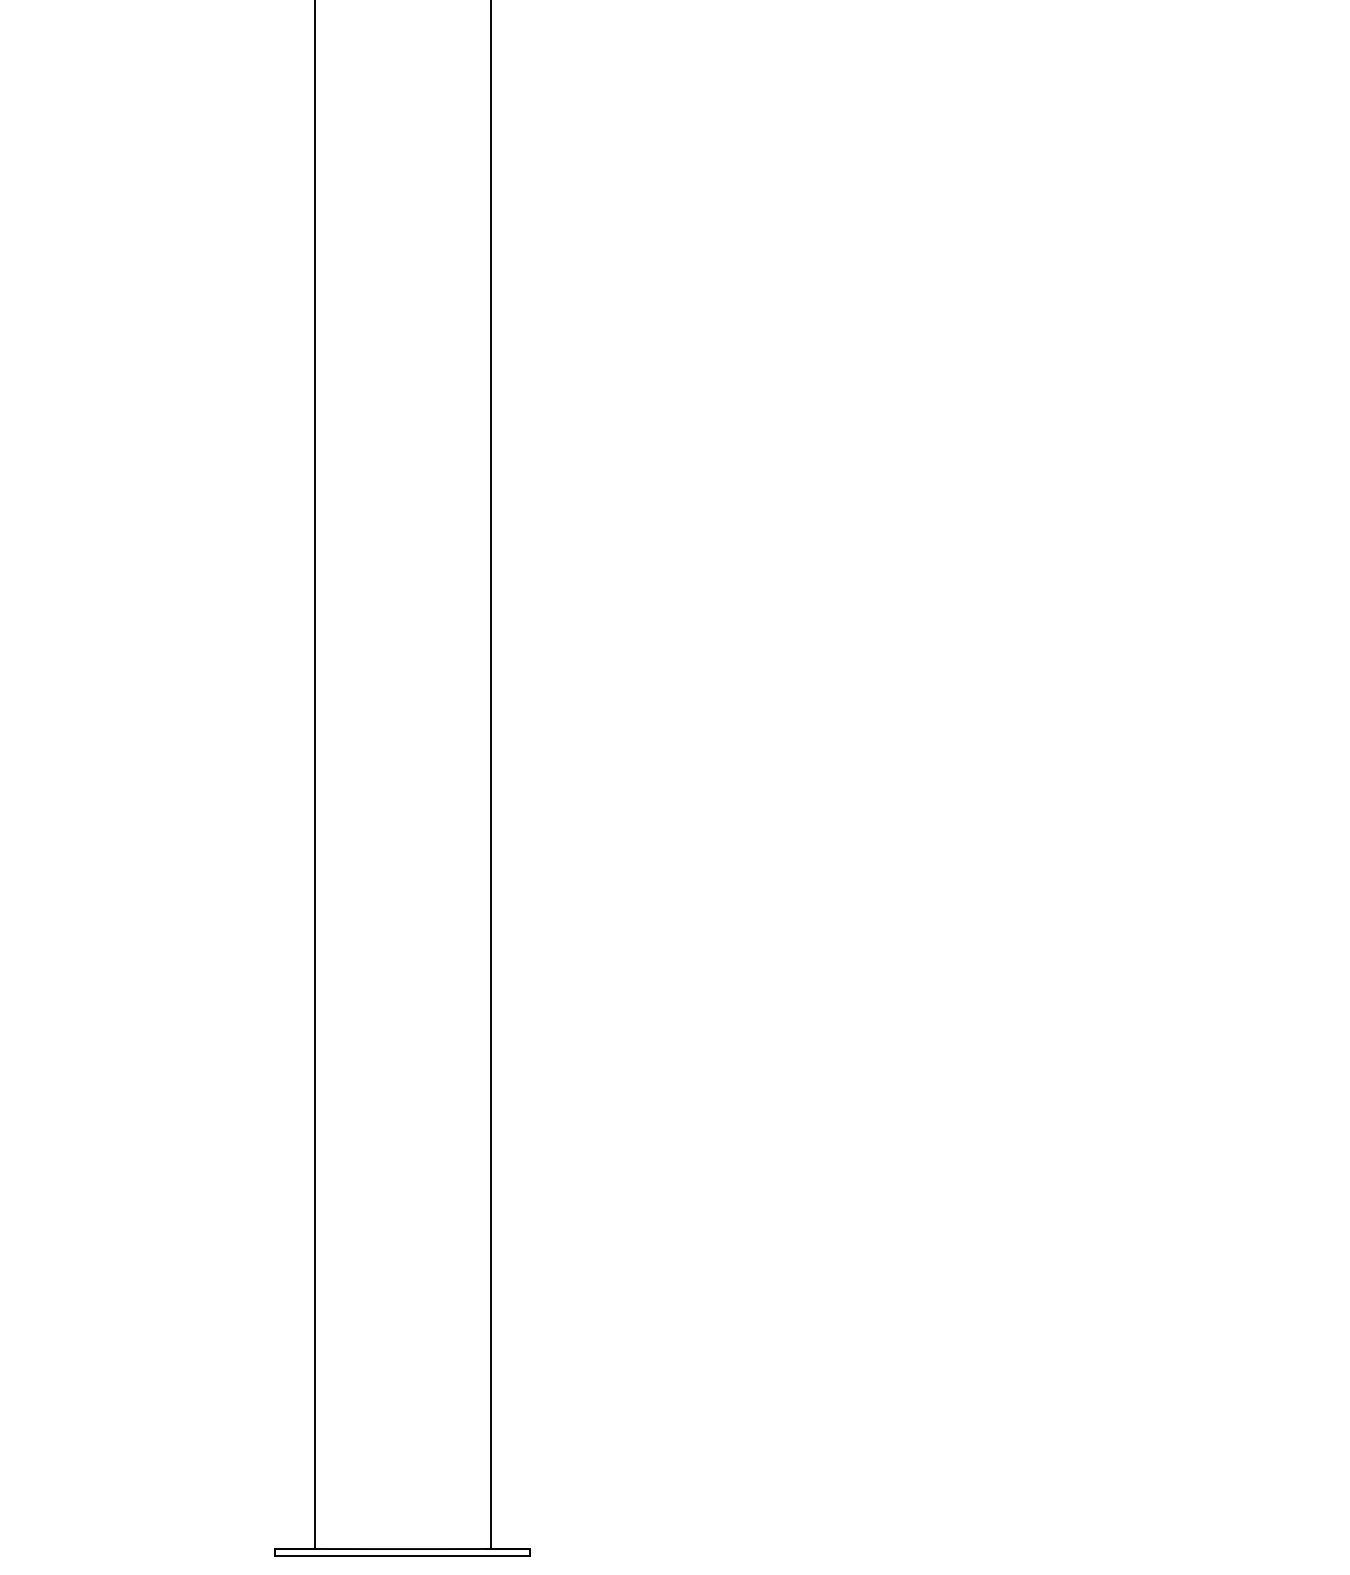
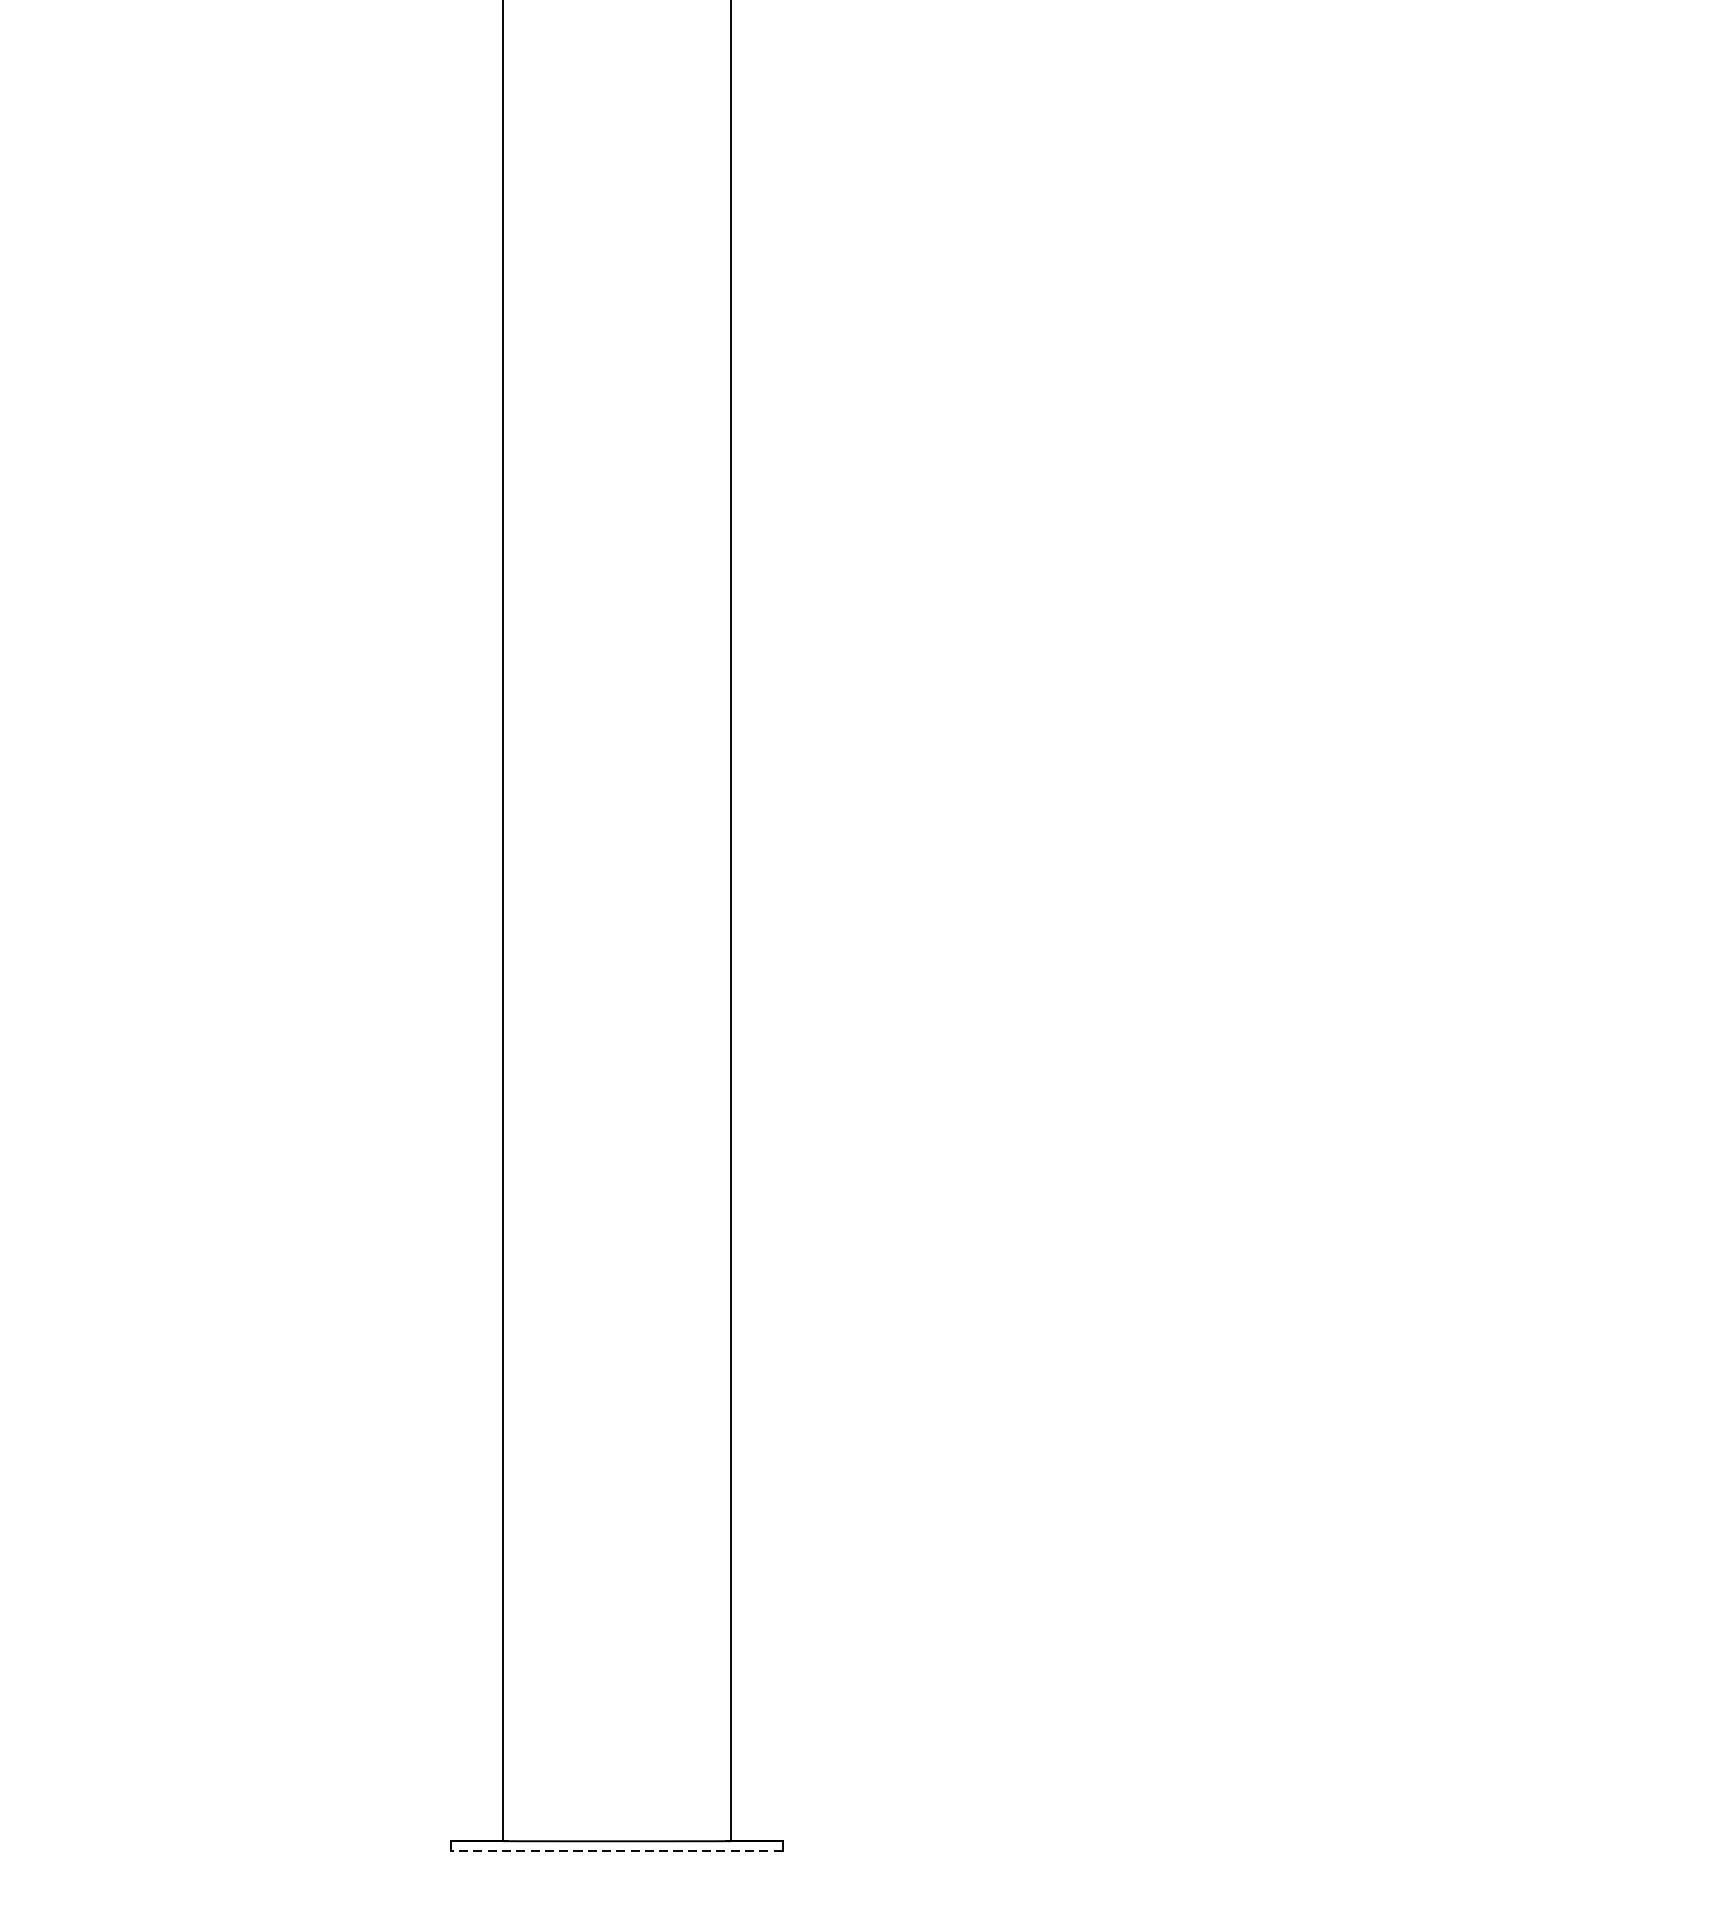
line: (402, 1556) -> (616, 1850), solid -> dashed

